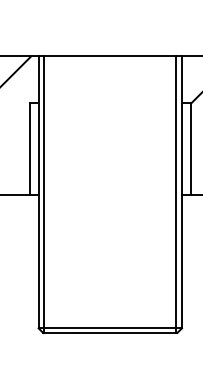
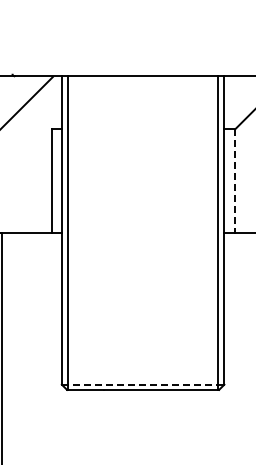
line: (190, 149) -> (234, 181), solid -> dashed
line: (110, 328) -> (143, 384), solid -> dashed

